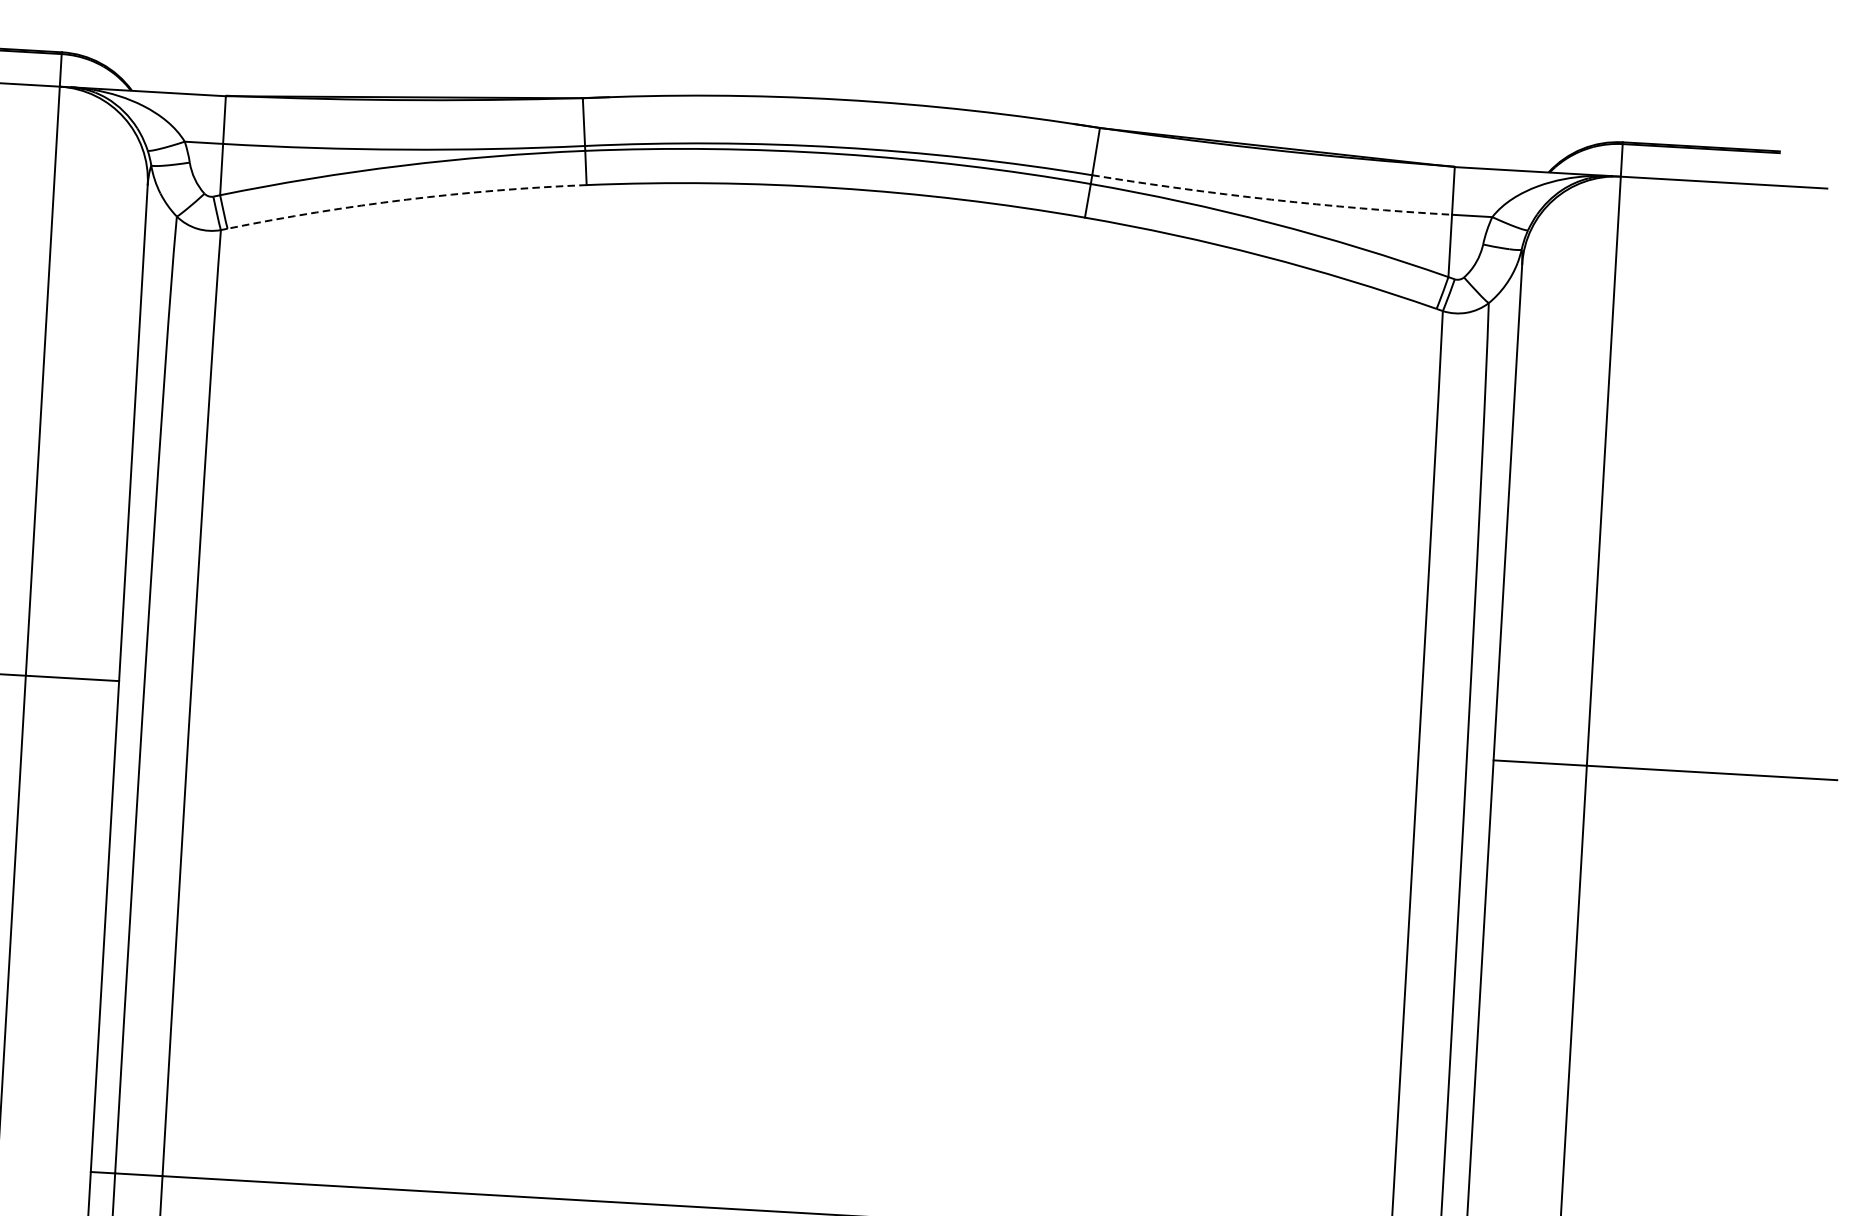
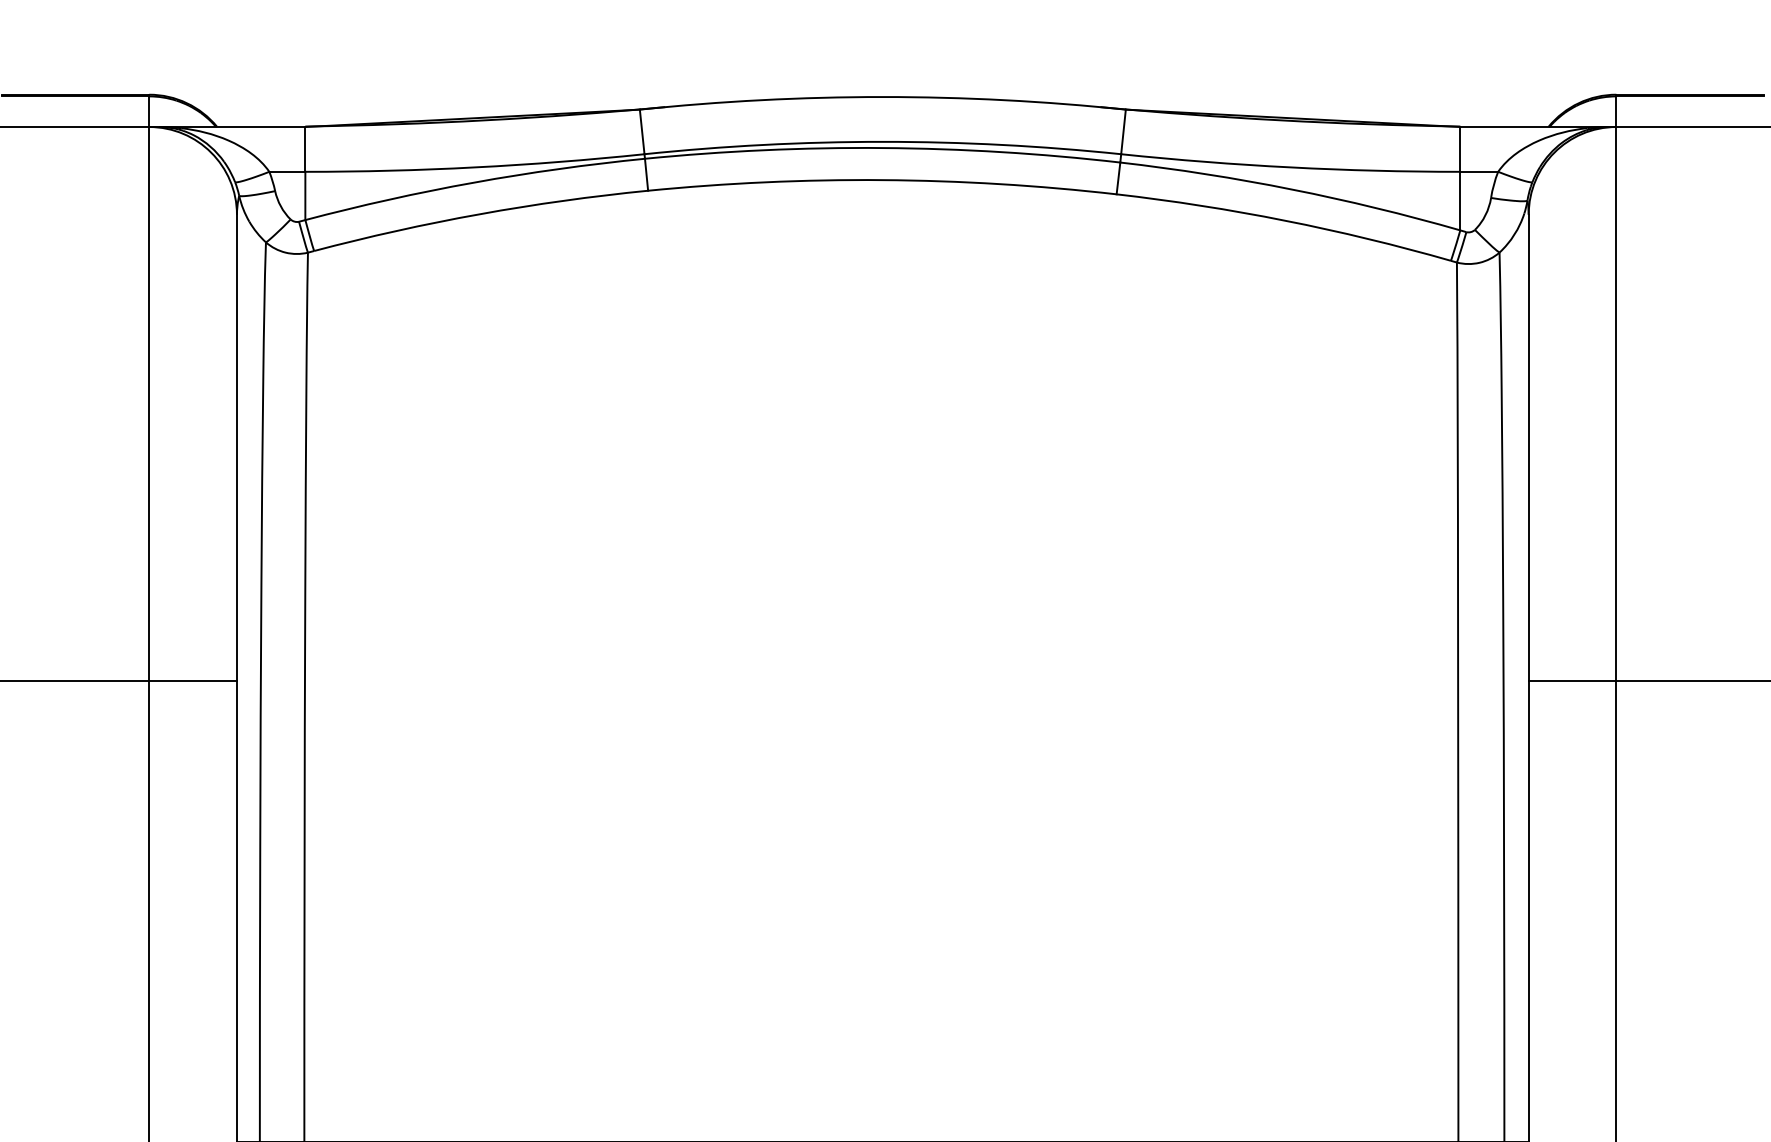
arc: (1271, 199) -> (1290, 167), dashed -> solid
arc: (405, 200) -> (479, 214), dashed -> solid

